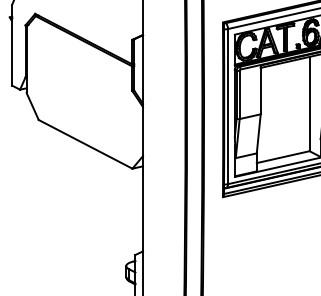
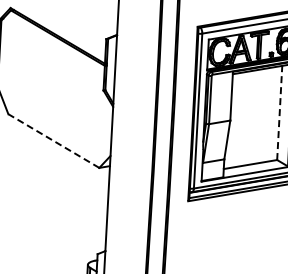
line: (309, 103) -> (279, 112), solid -> dashed
line: (85, 144) -> (53, 141), solid -> dashed

